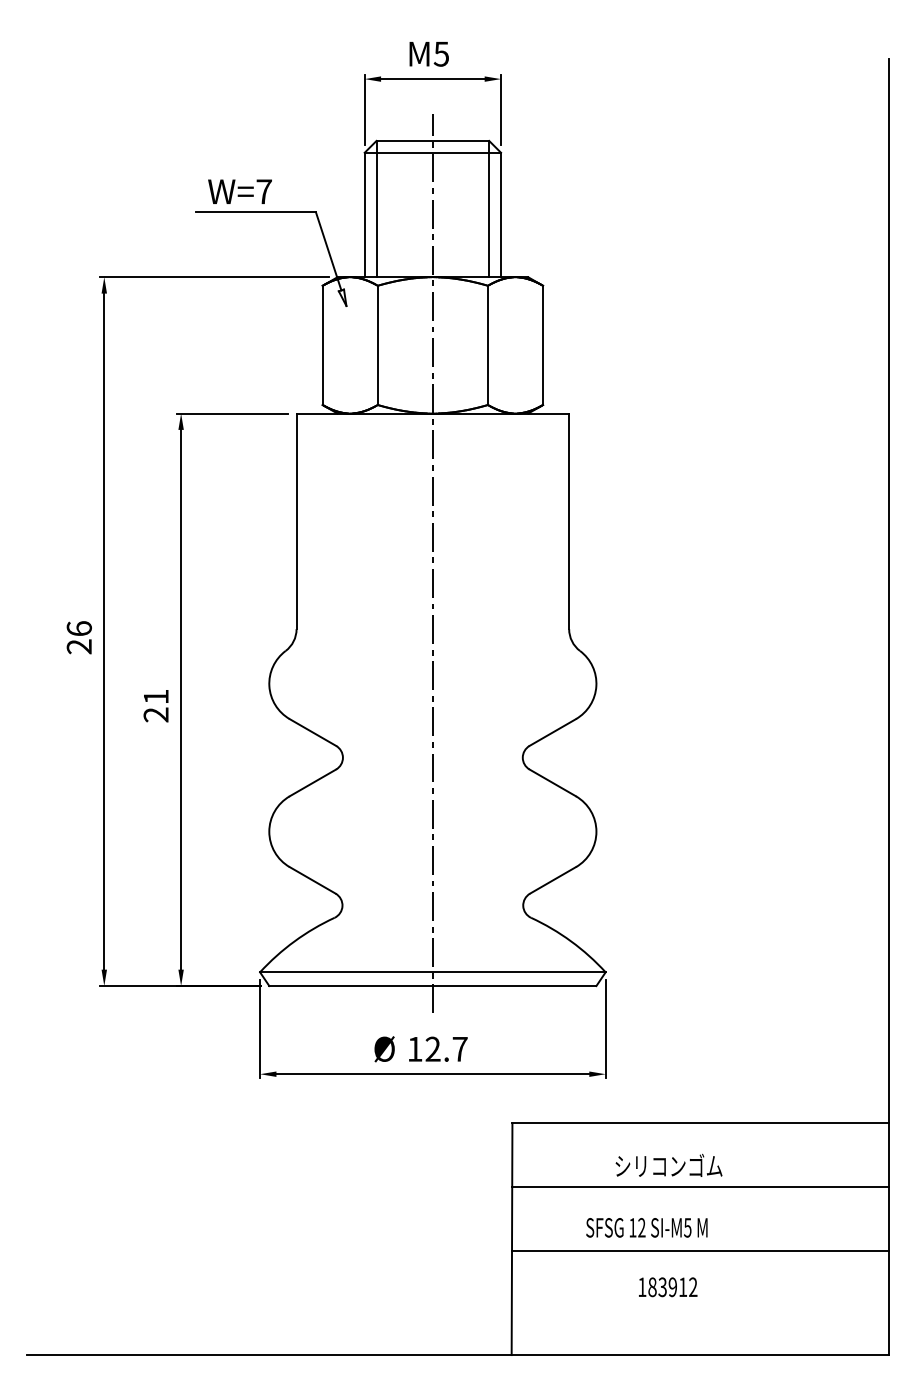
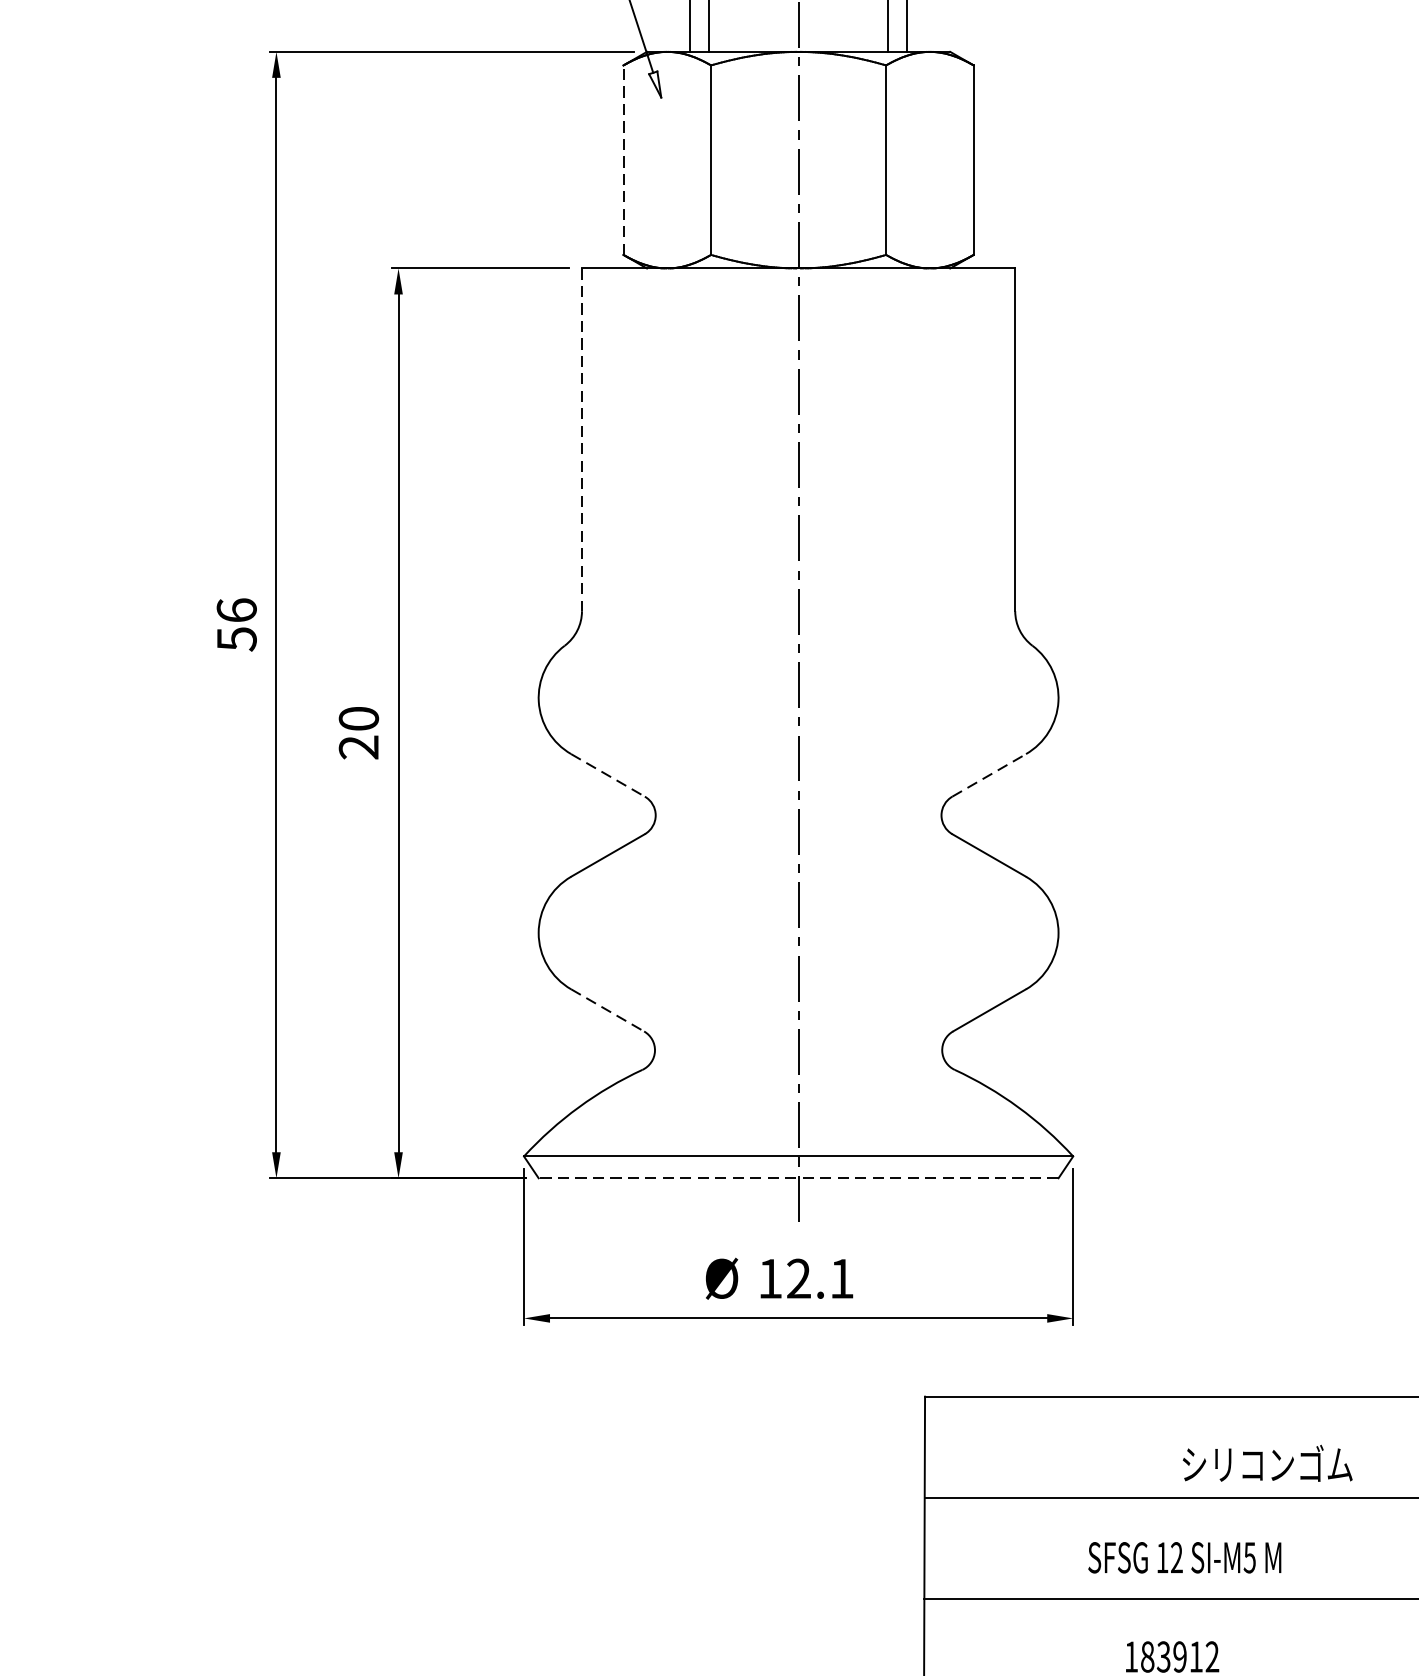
line: (322, 345) -> (623, 160), solid -> dashed
line: (296, 521) -> (581, 440), solid -> dashed
text: (78, 646) -> (235, 638), 26 -> 56
text: (155, 696) -> (357, 718), 21 -> 20
line: (312, 732) -> (607, 775), solid -> dashed
line: (552, 732) -> (988, 775), solid -> dashed
line: (312, 880) -> (607, 1010), solid -> dashed
line: (432, 986) -> (798, 1179), solid -> dashed
text: (459, 1049) -> (840, 1279), 12.7 -> 12.1
text: (668, 1164) -> (1266, 1461), moved
text: (646, 1227) -> (1184, 1557), moved

